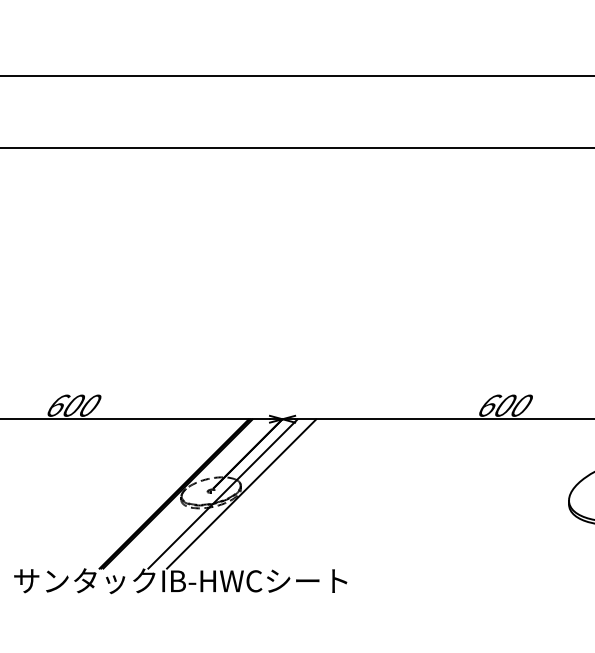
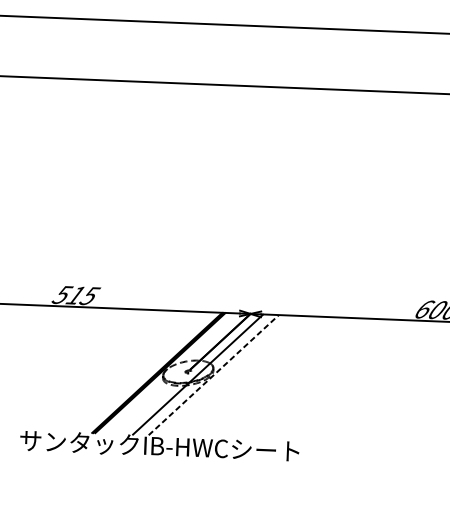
text: (74, 405) -> (76, 295), 600 -> 515
line: (241, 493) -> (213, 374), solid -> dashed

